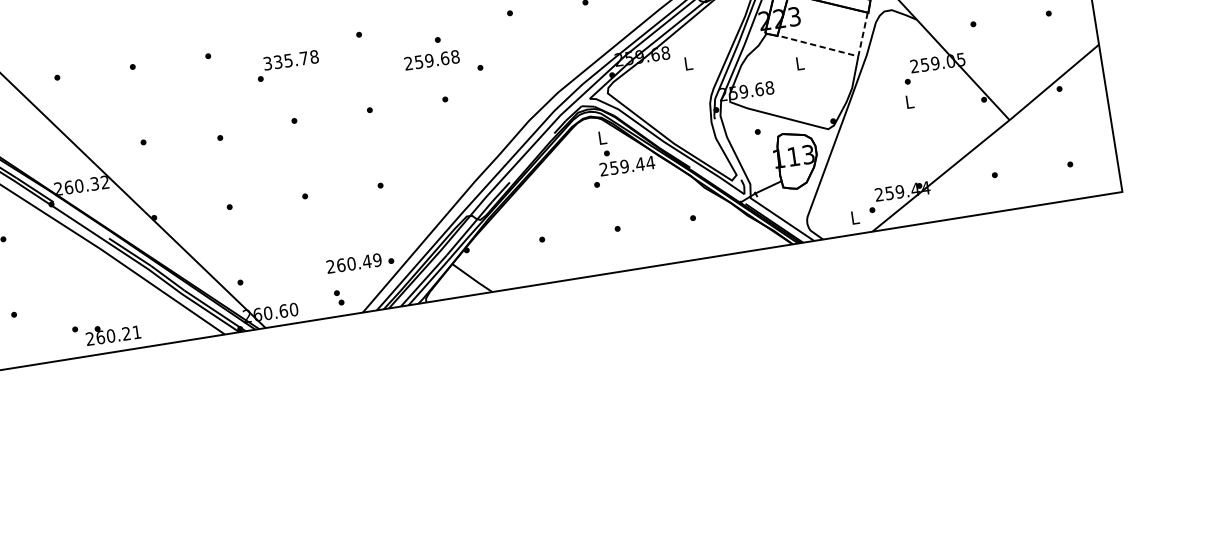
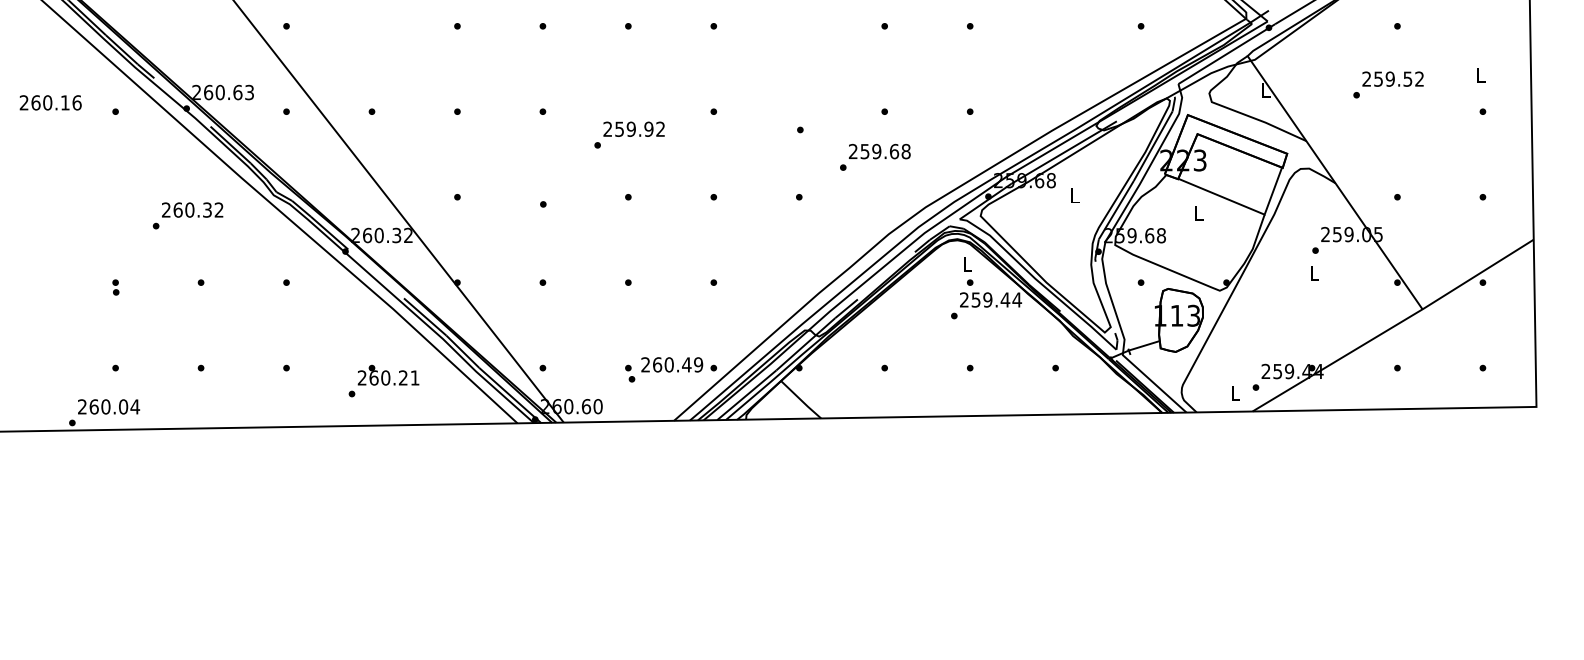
line: (840, 51) -> (1245, 206), dashed -> solid
text: (291, 59) -> (634, 128), 335.78 -> 259.92
text: (431, 60) -> (879, 151), moved
part: (339, 297) -> (630, 373), moved
text: (112, 332) -> (388, 374), moved

